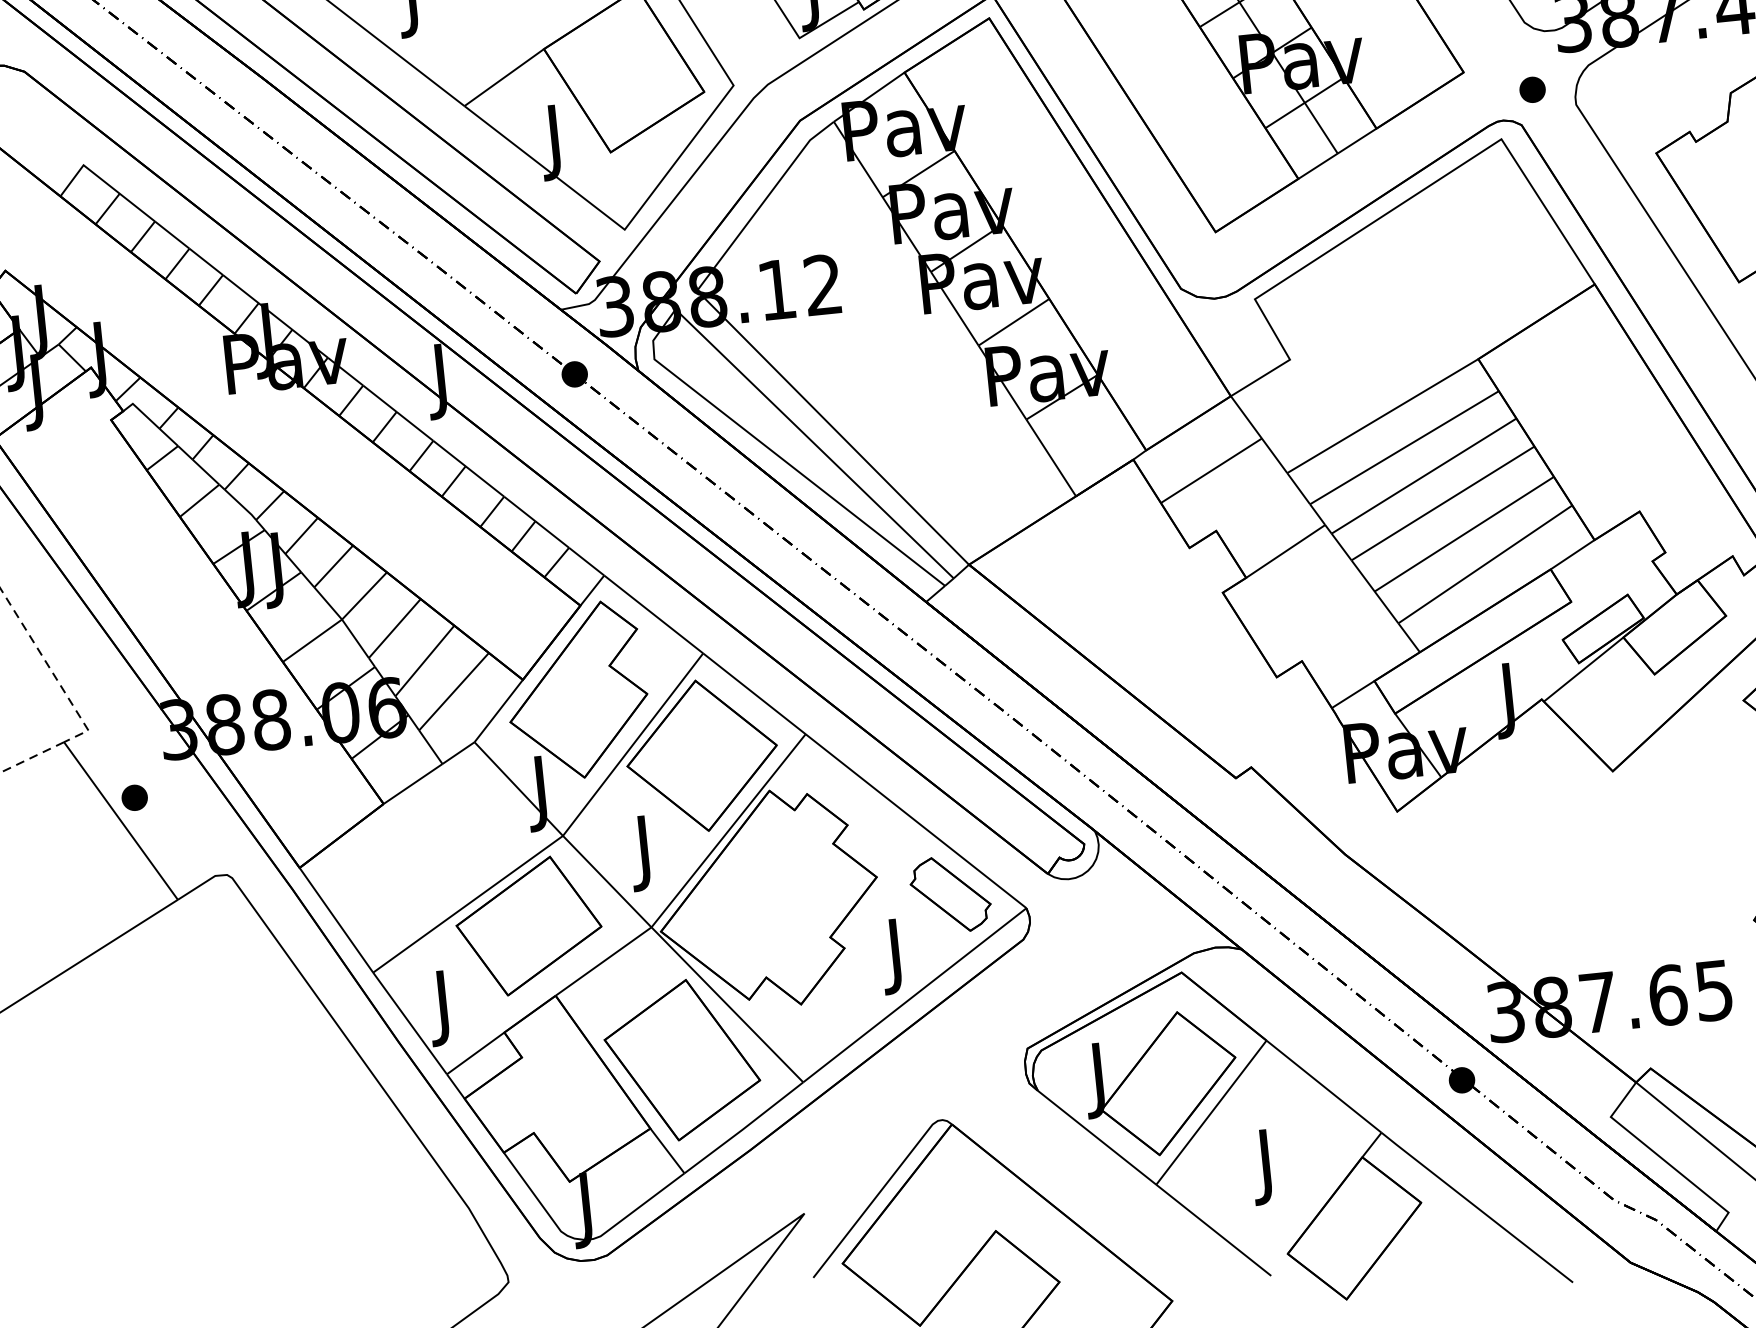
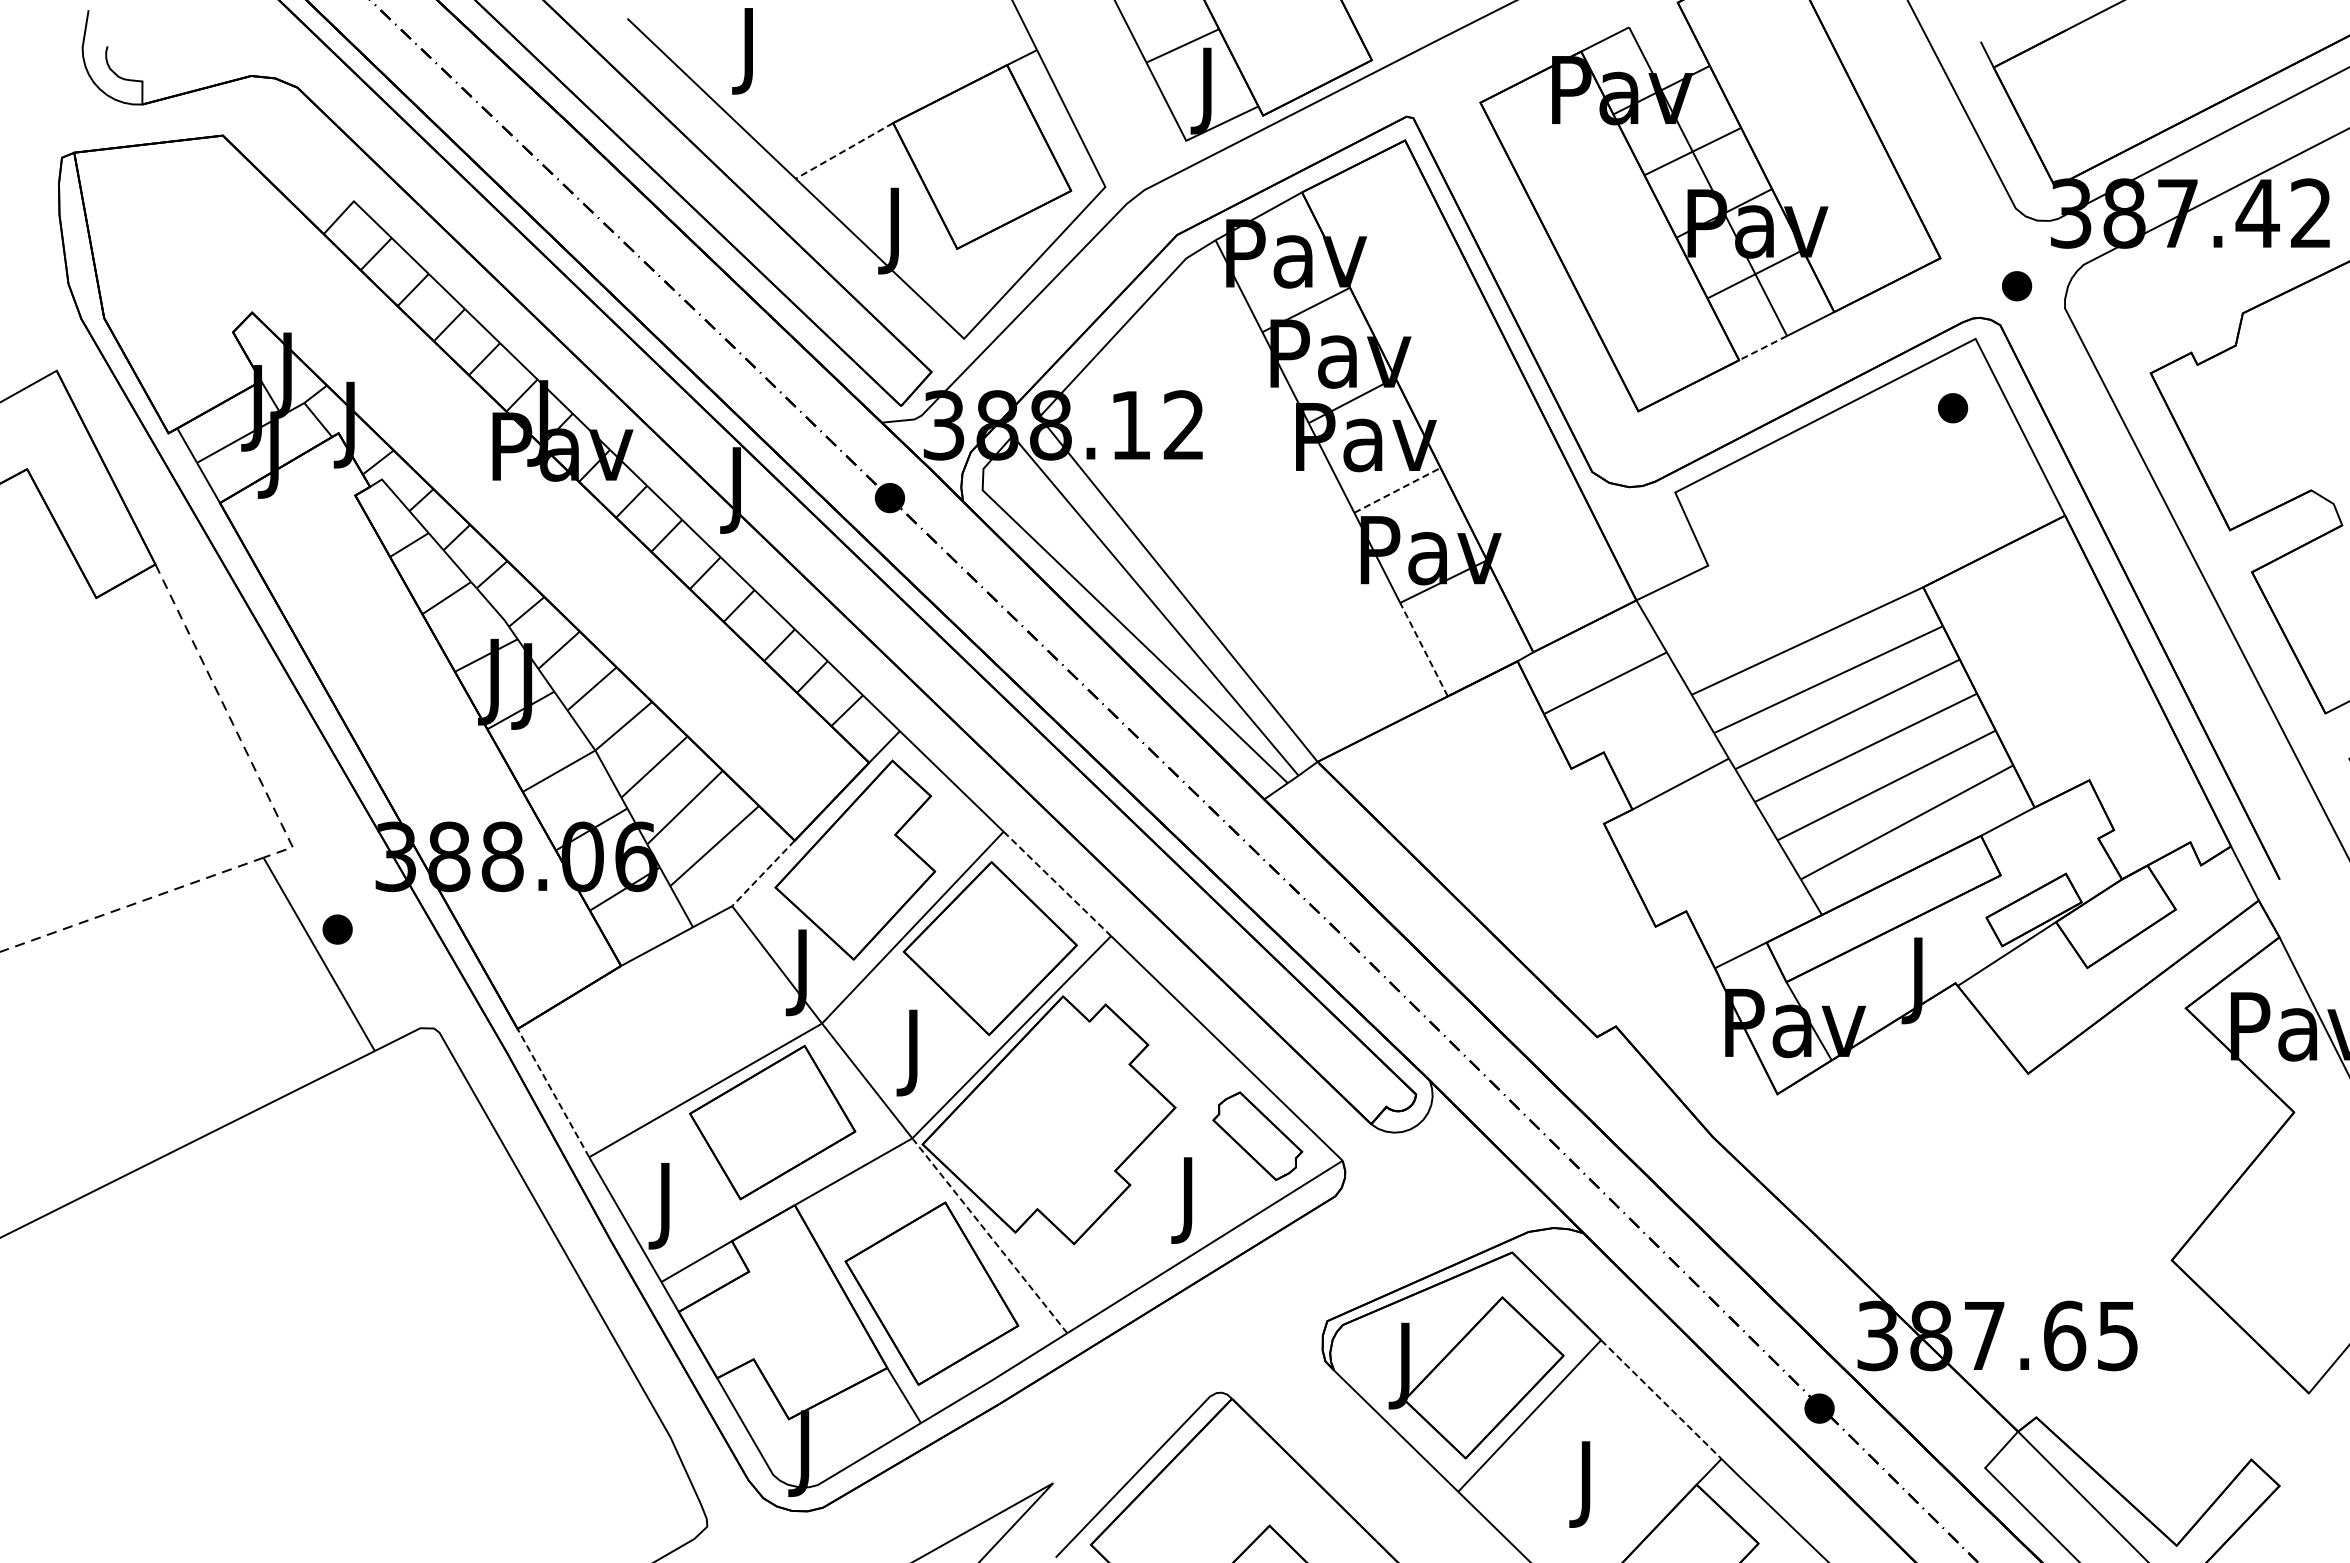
line: (504, 78) -> (844, 151), solid -> dashed
line: (1318, 166) -> (1763, 348), solid -> dashed
part: (1488, 201) -> (1953, 408), added
line: (1013, 322) -> (1397, 490), solid -> dashed
line: (1050, 457) -> (1423, 649), solid -> dashed
line: (754, 693) -> (1057, 883), solid -> dashed
line: (498, 711) -> (763, 873), solid -> dashed
line: (336, 919) -> (553, 1092), solid -> dashed
line: (727, 1004) -> (989, 1235), solid -> dashed
line: (1324, 1086) -> (1661, 1399), solid -> dashed

